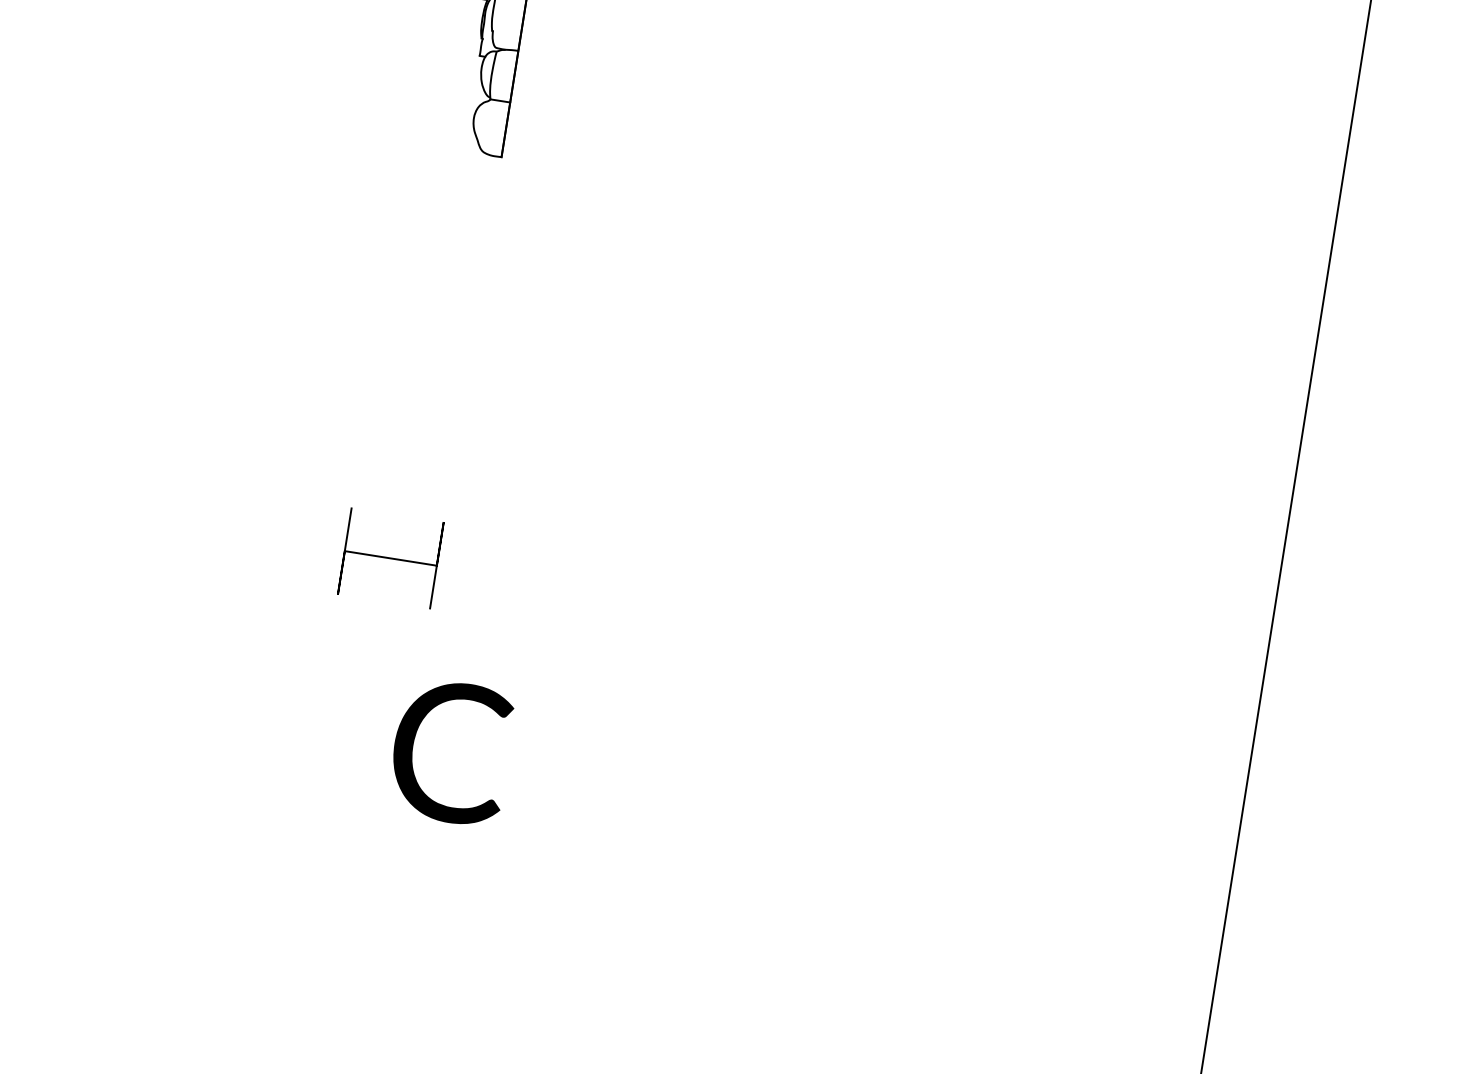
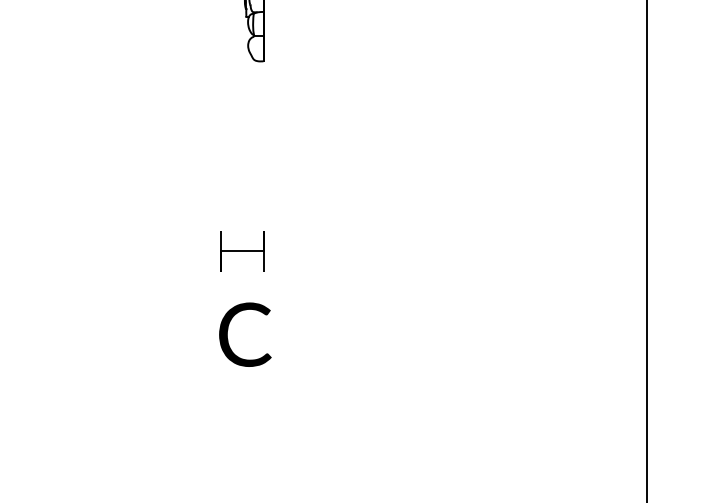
text: (451, 751) -> (245, 334), moved

